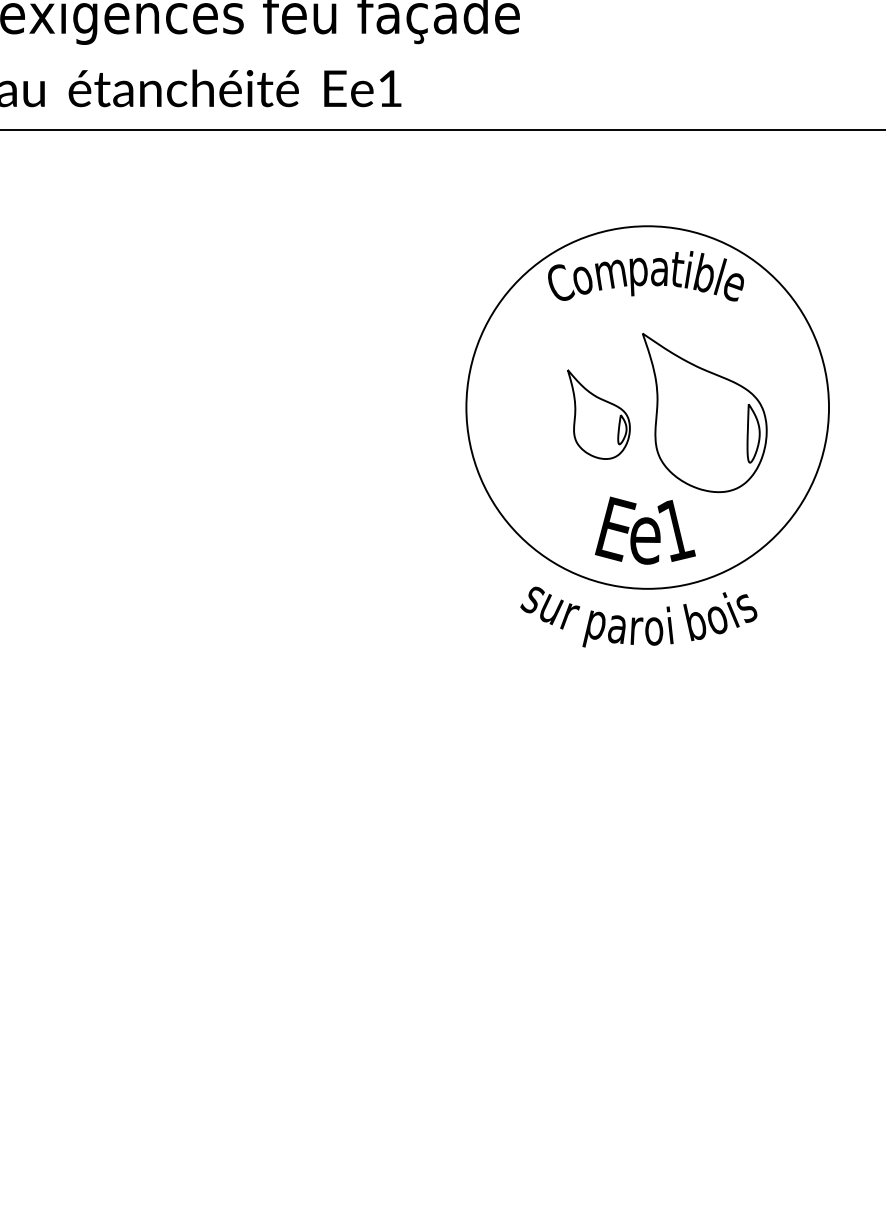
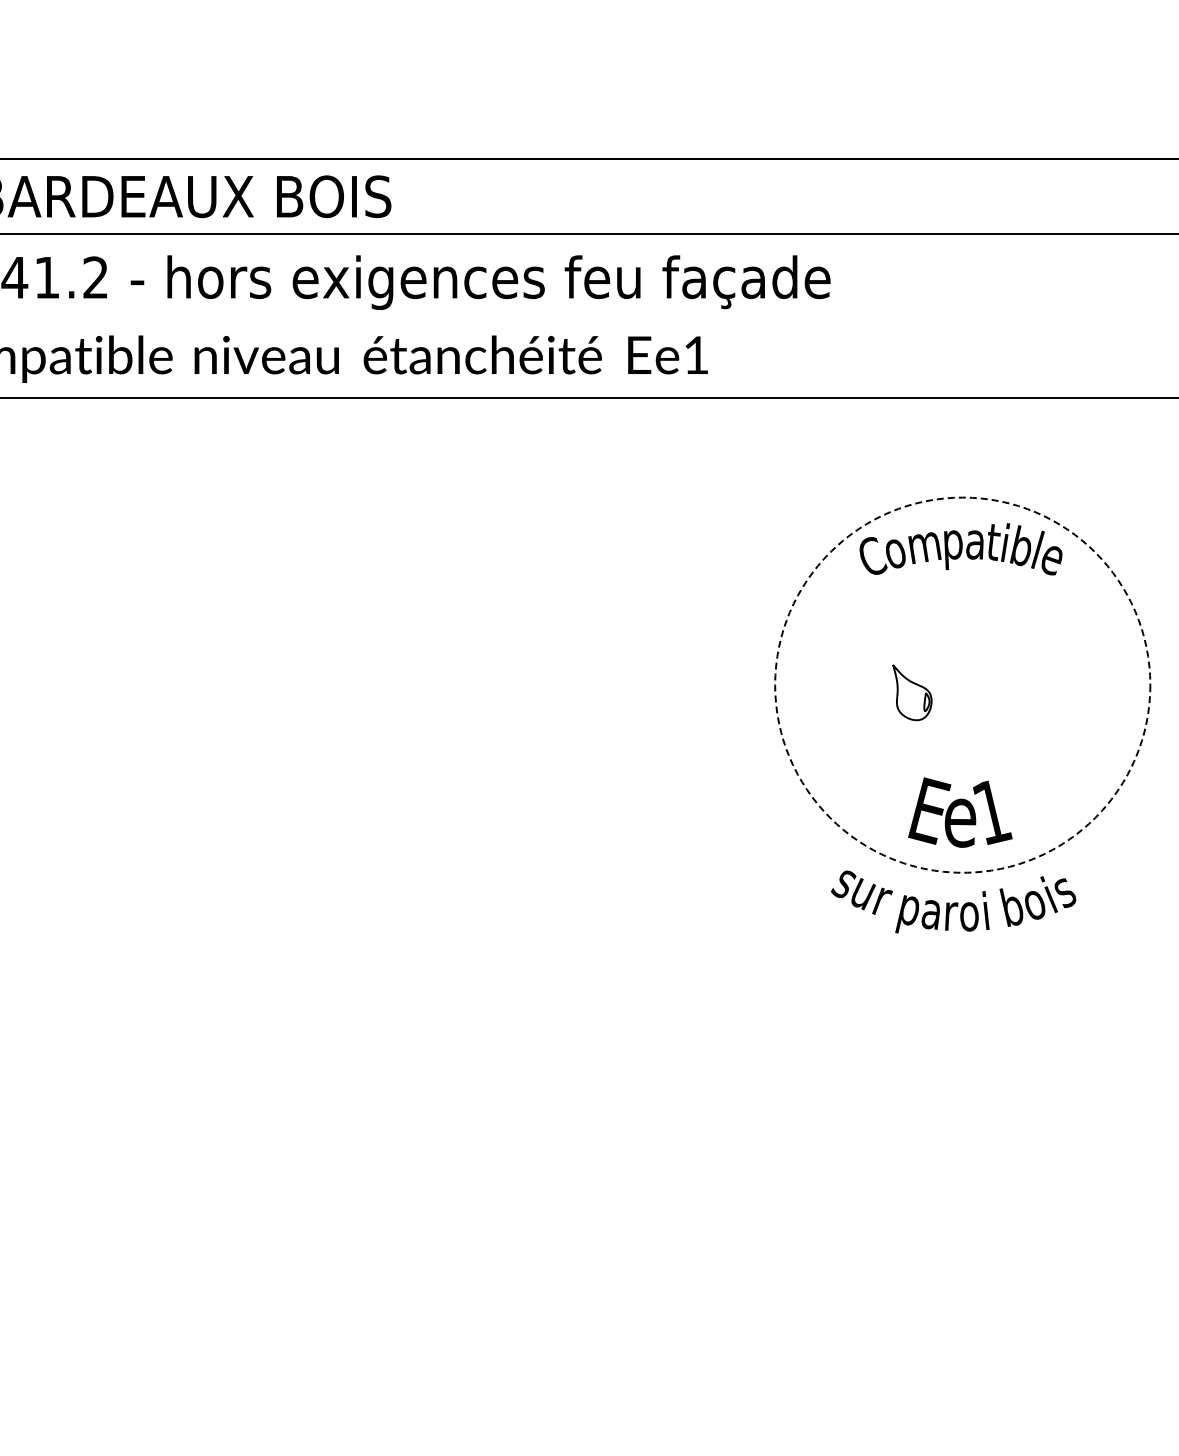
circle: (647, 406) -> (962, 684), solid -> dashed
part: (704, 412) -> (1021, 690), removed
part: (599, 414) -> (912, 692), size x0.6

